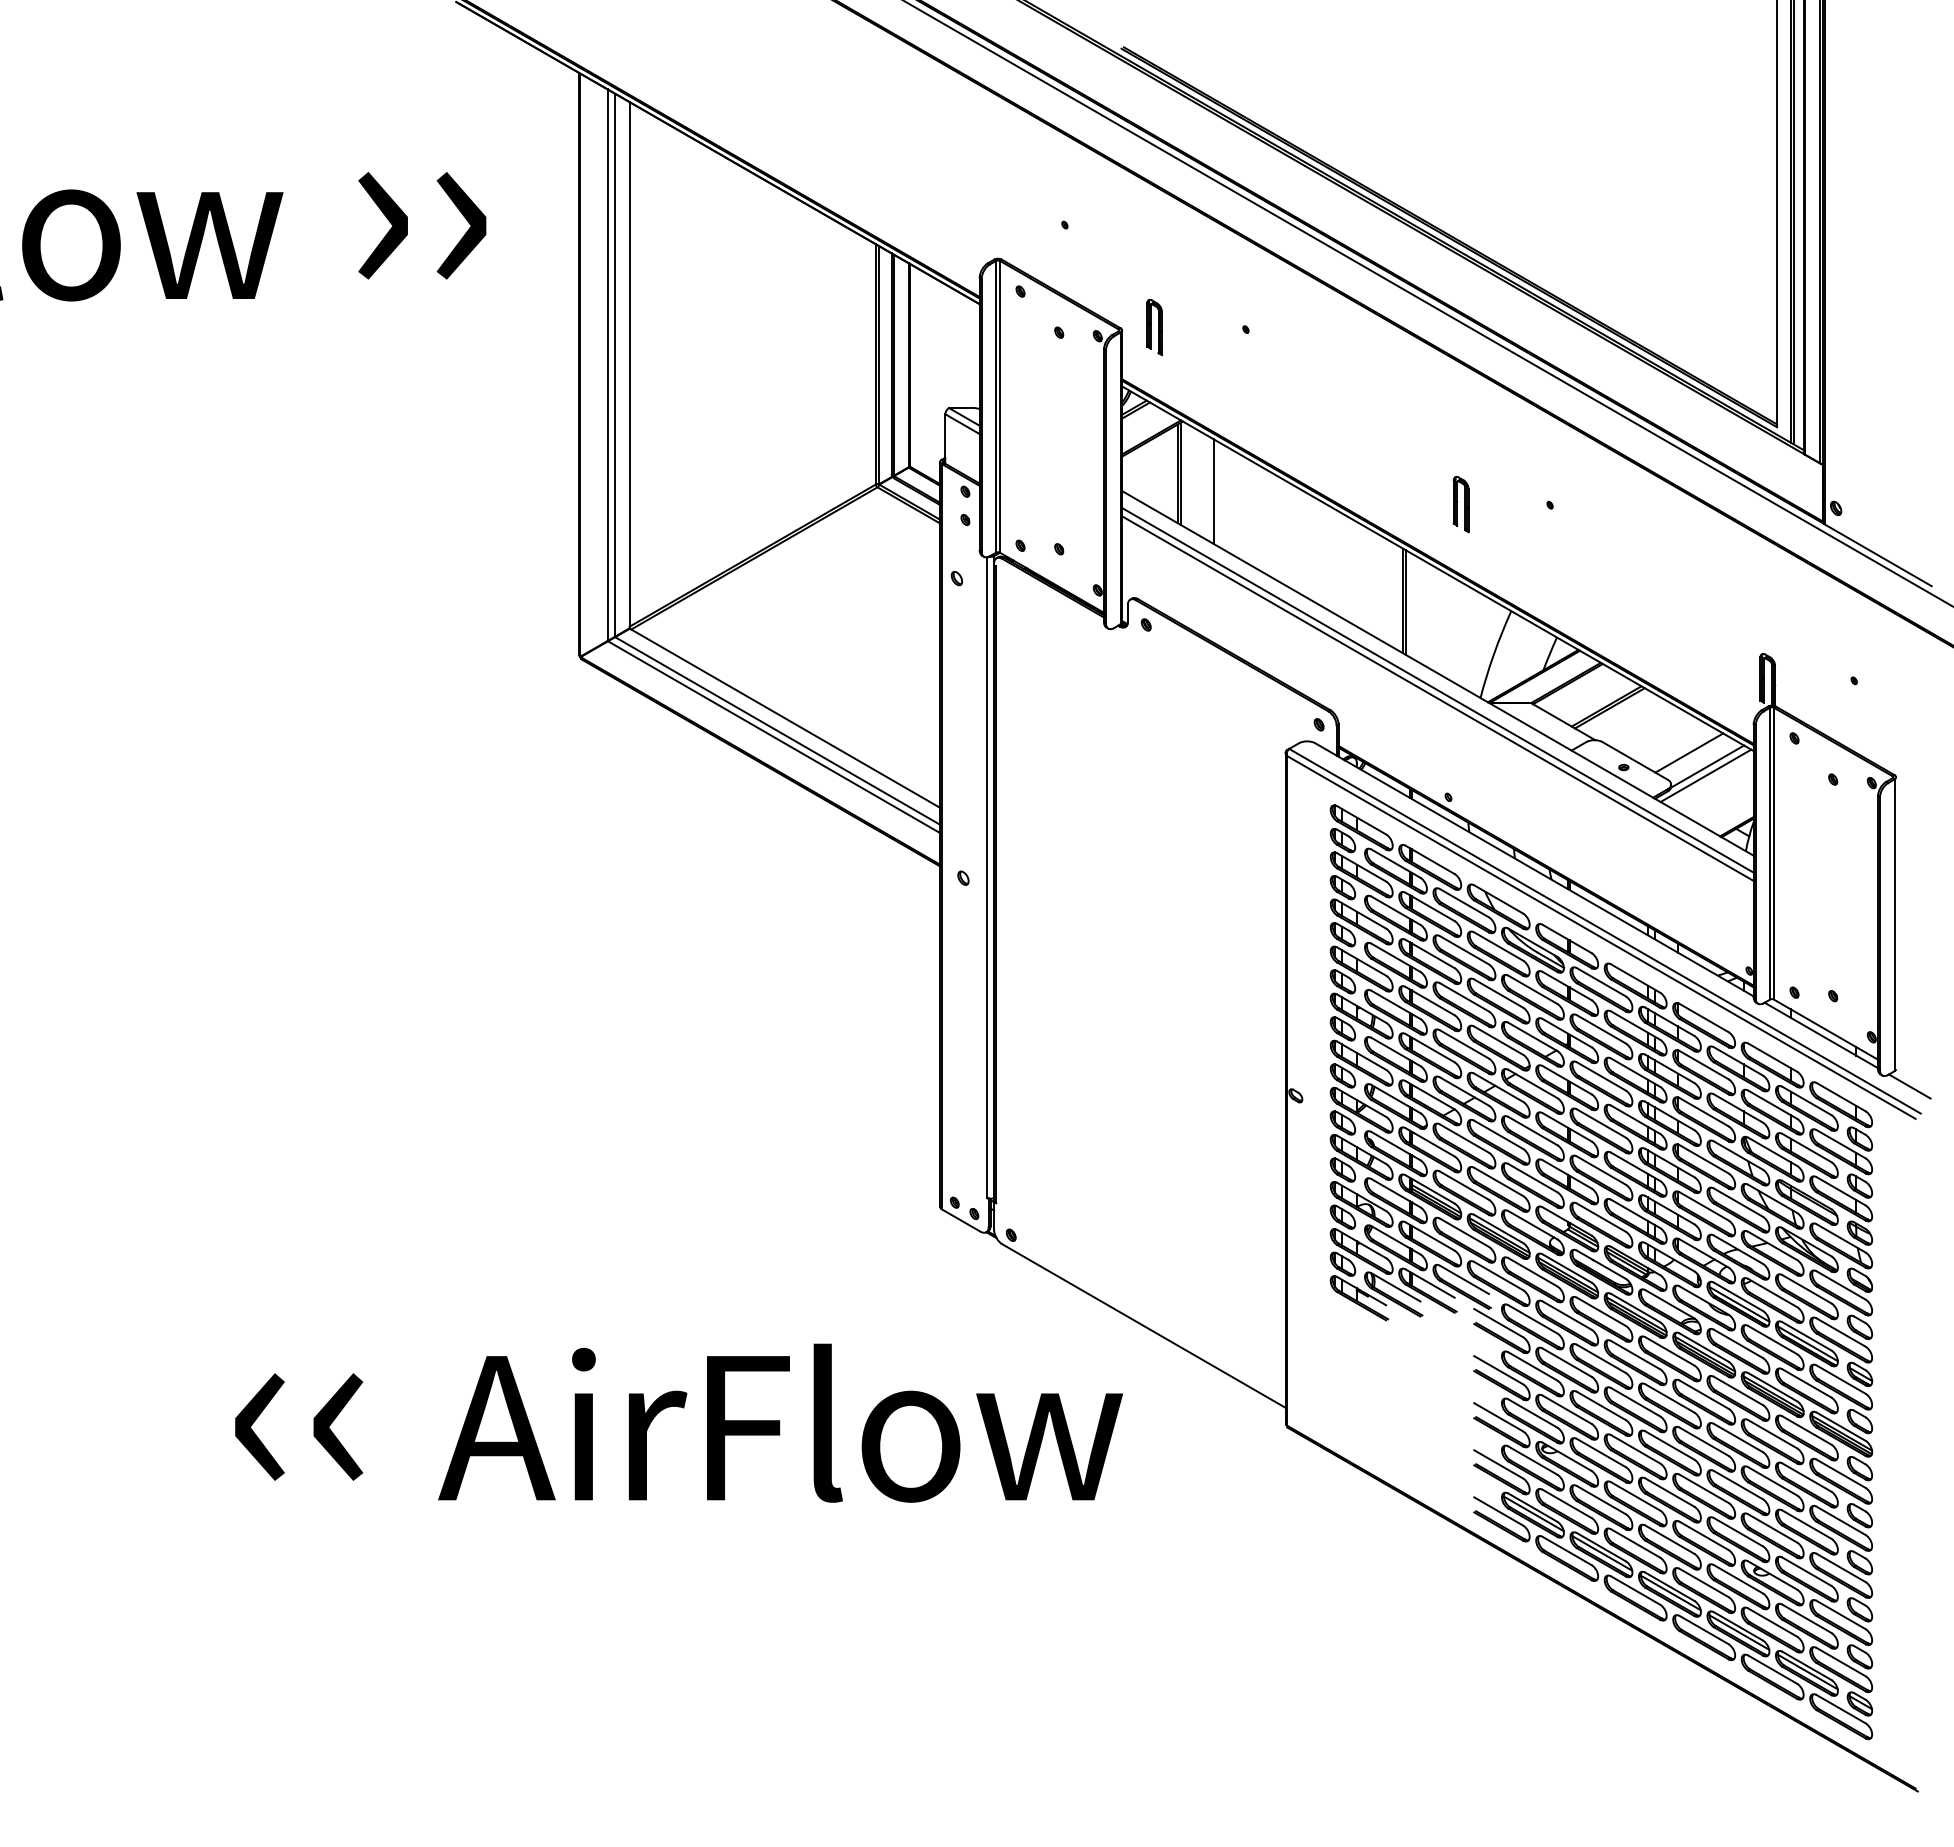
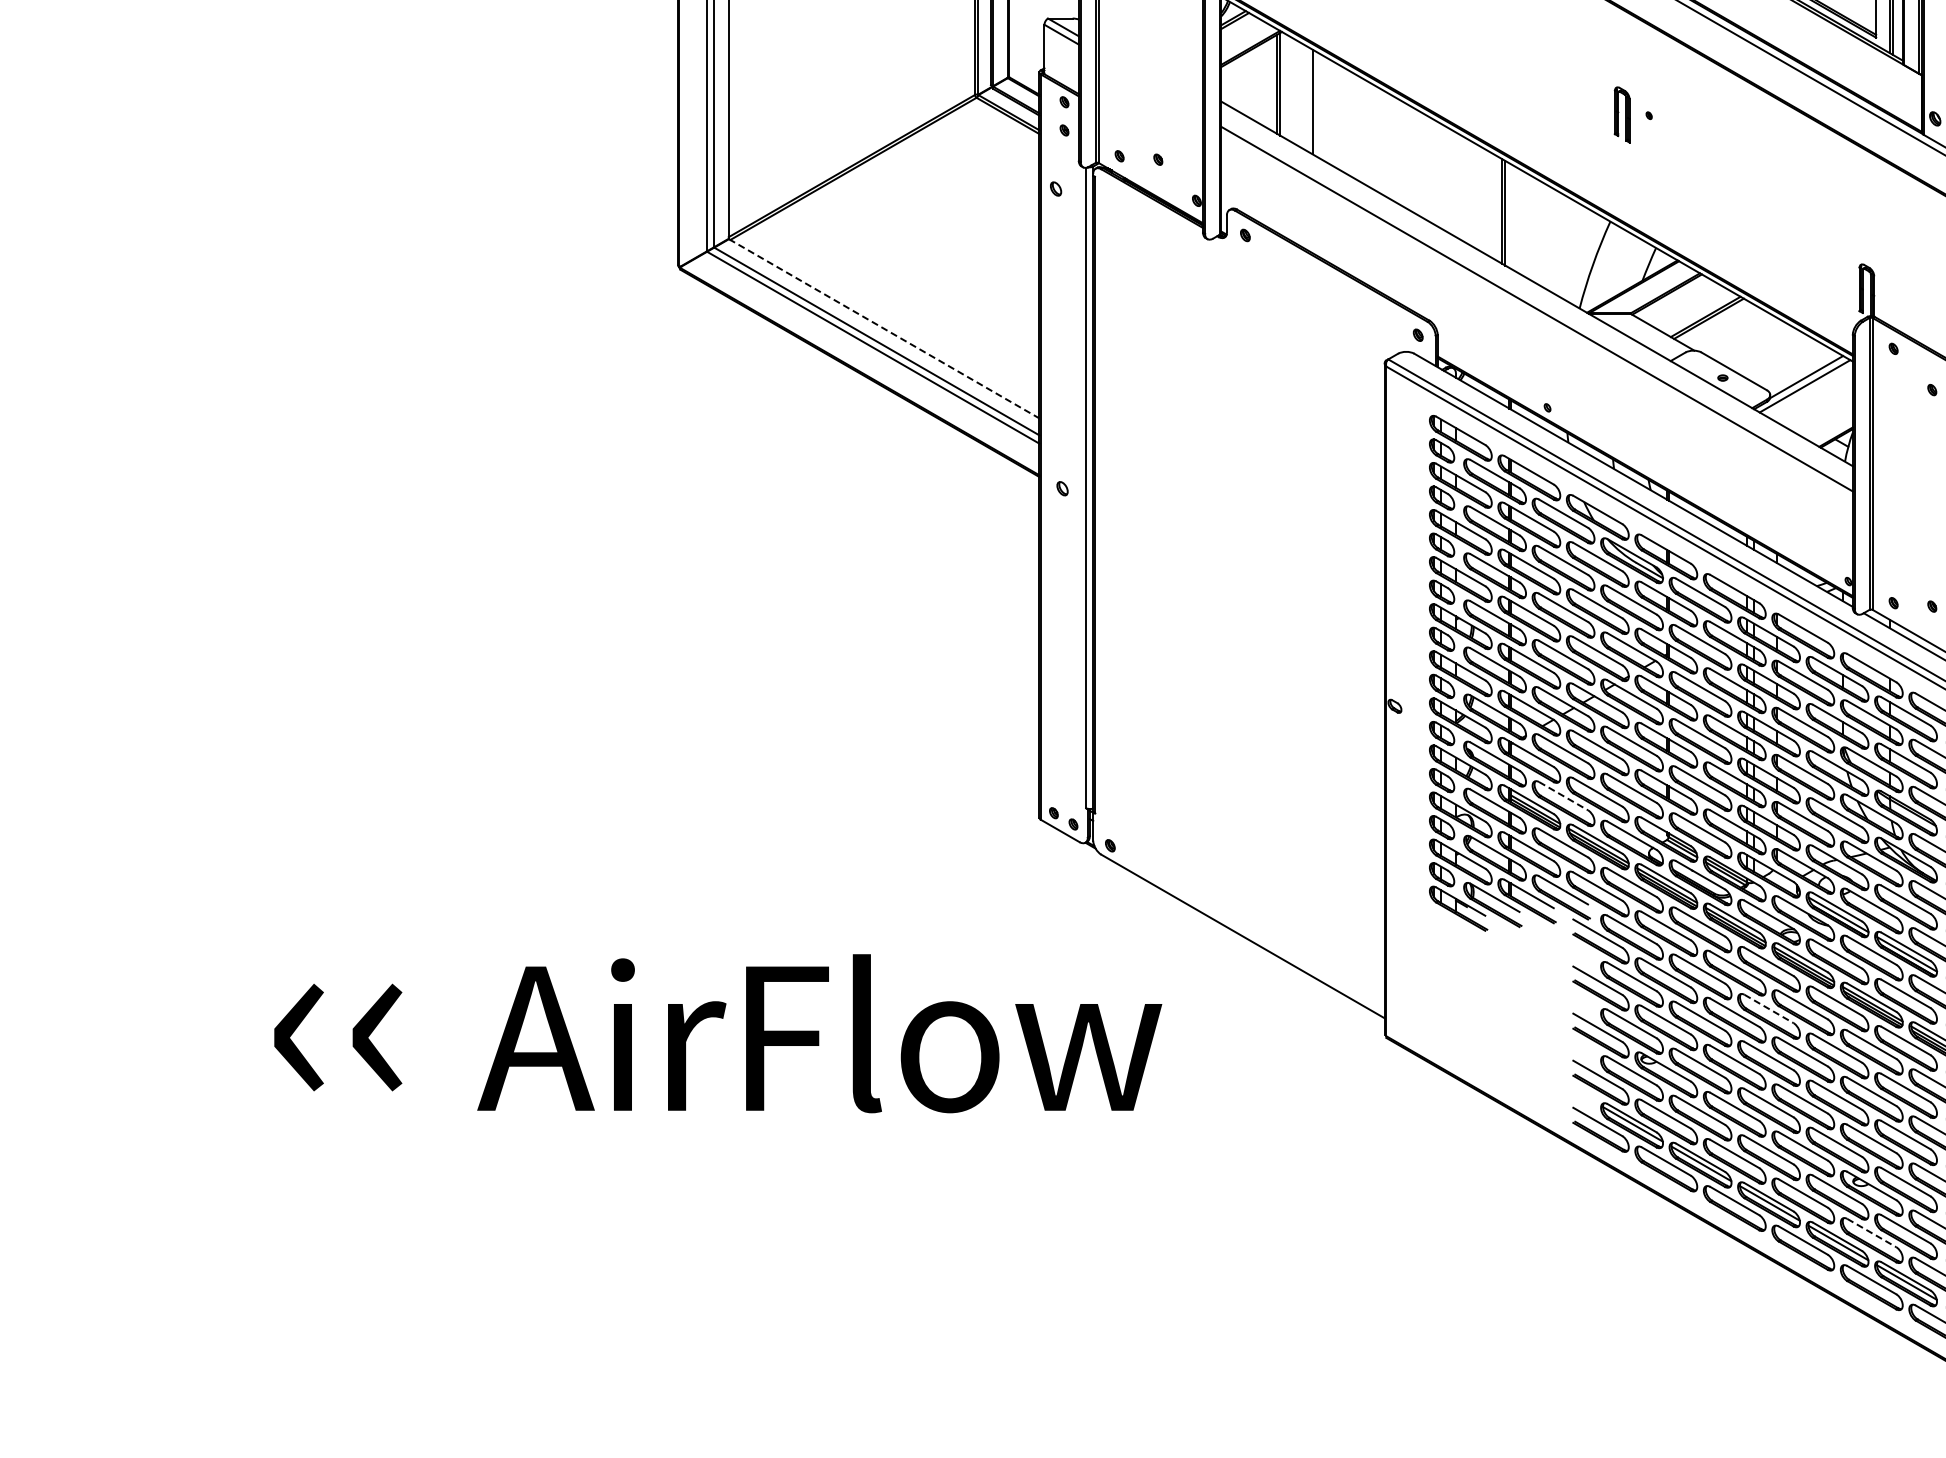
part: (1460, 504) -> (1621, 114), moved
line: (1437, 690) -> (1536, 300), removed
line: (785, 718) -> (884, 328), solid -> dashed
line: (1689, 752) -> (1788, 362), removed
line: (1464, 1185) -> (1563, 795), solid -> dashed
line: (1670, 1398) -> (1769, 1008), solid -> dashed
text: (678, 1422) -> (717, 1032), moved
line: (1773, 1622) -> (1872, 1232), solid -> dashed

